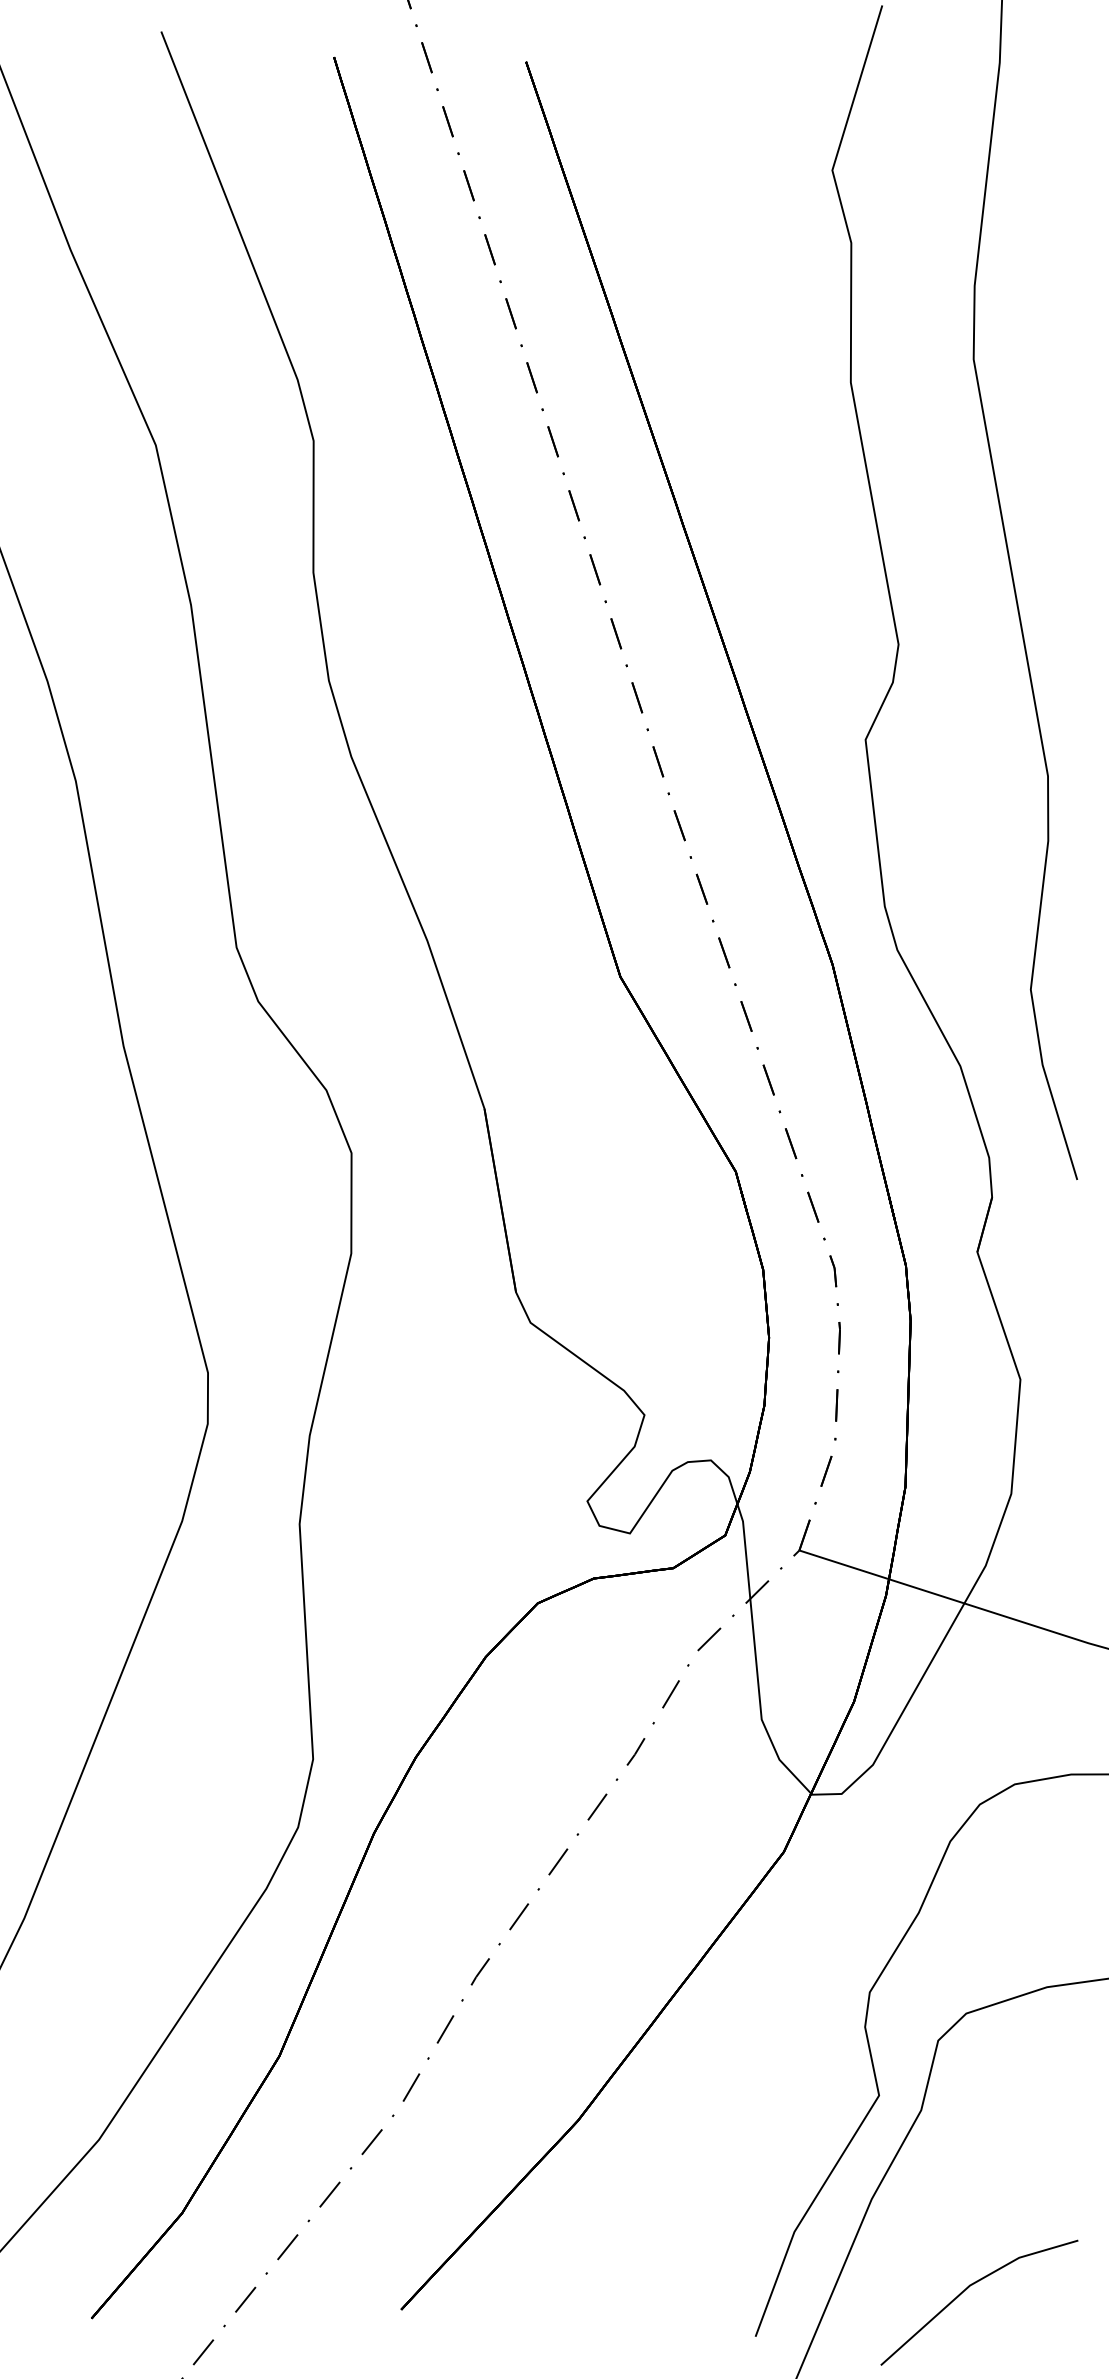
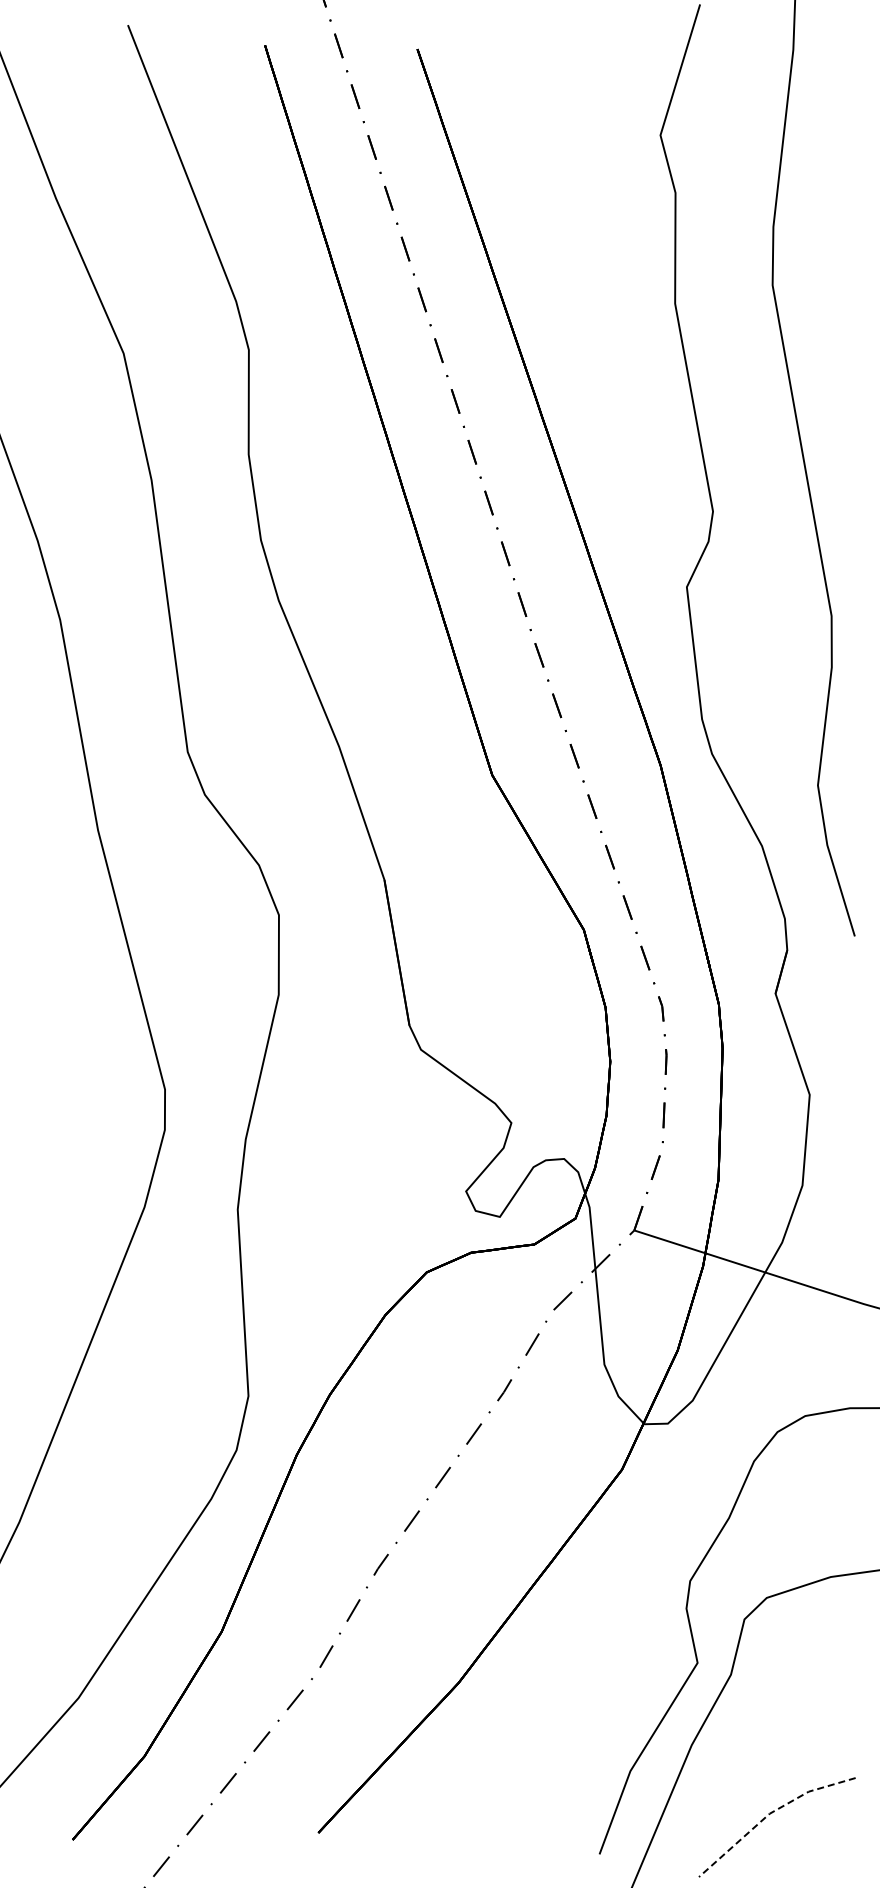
line: (969, 2285) -> (769, 1813), solid -> dashed

